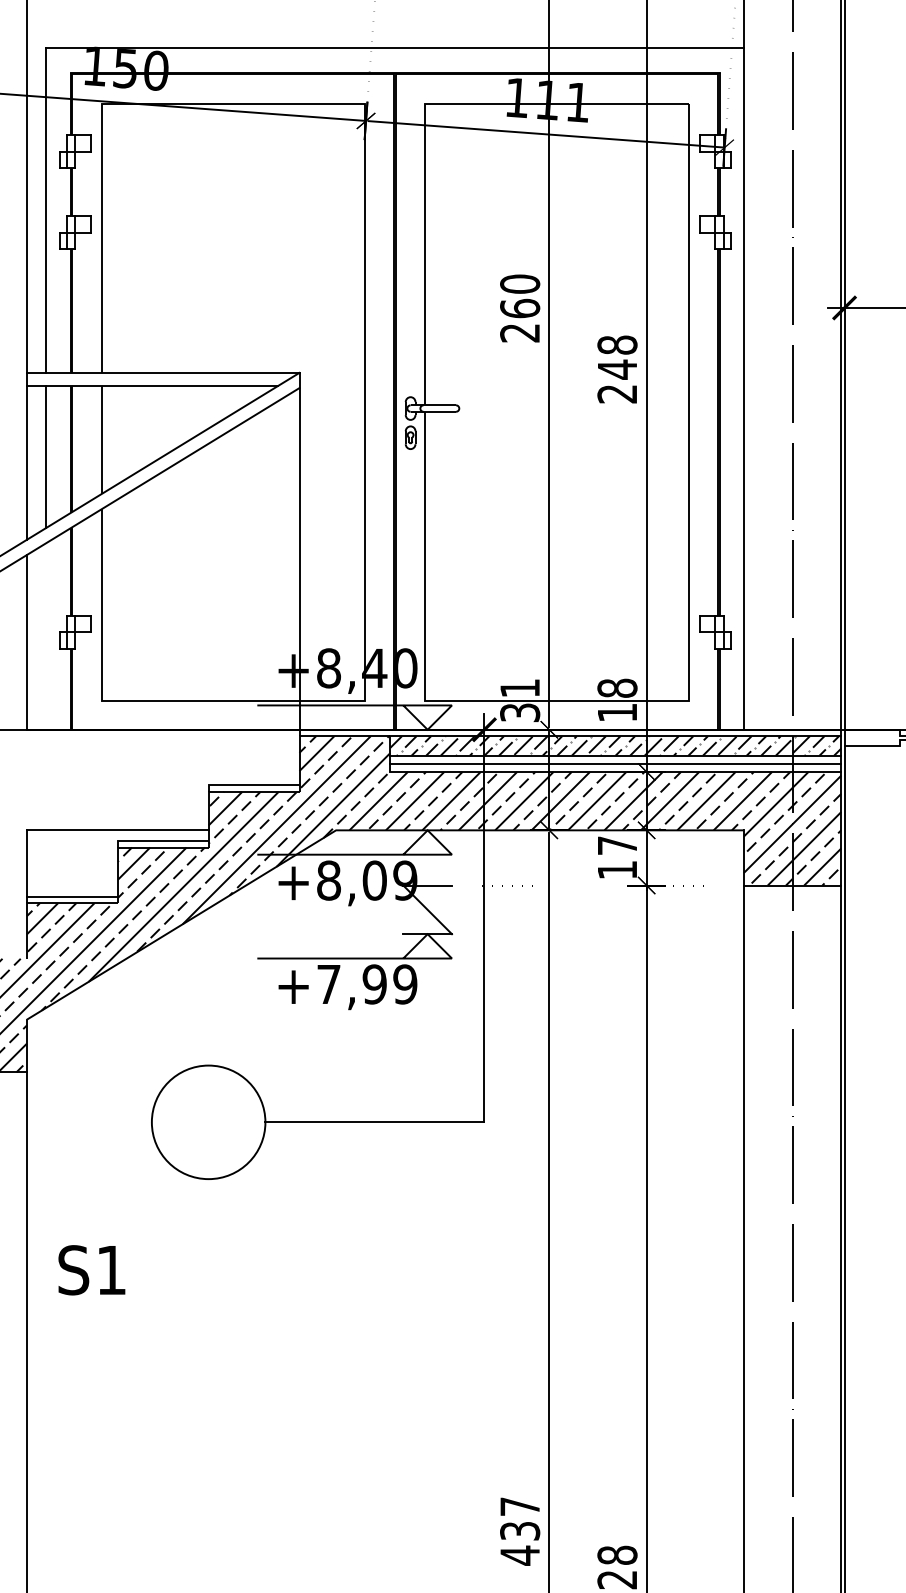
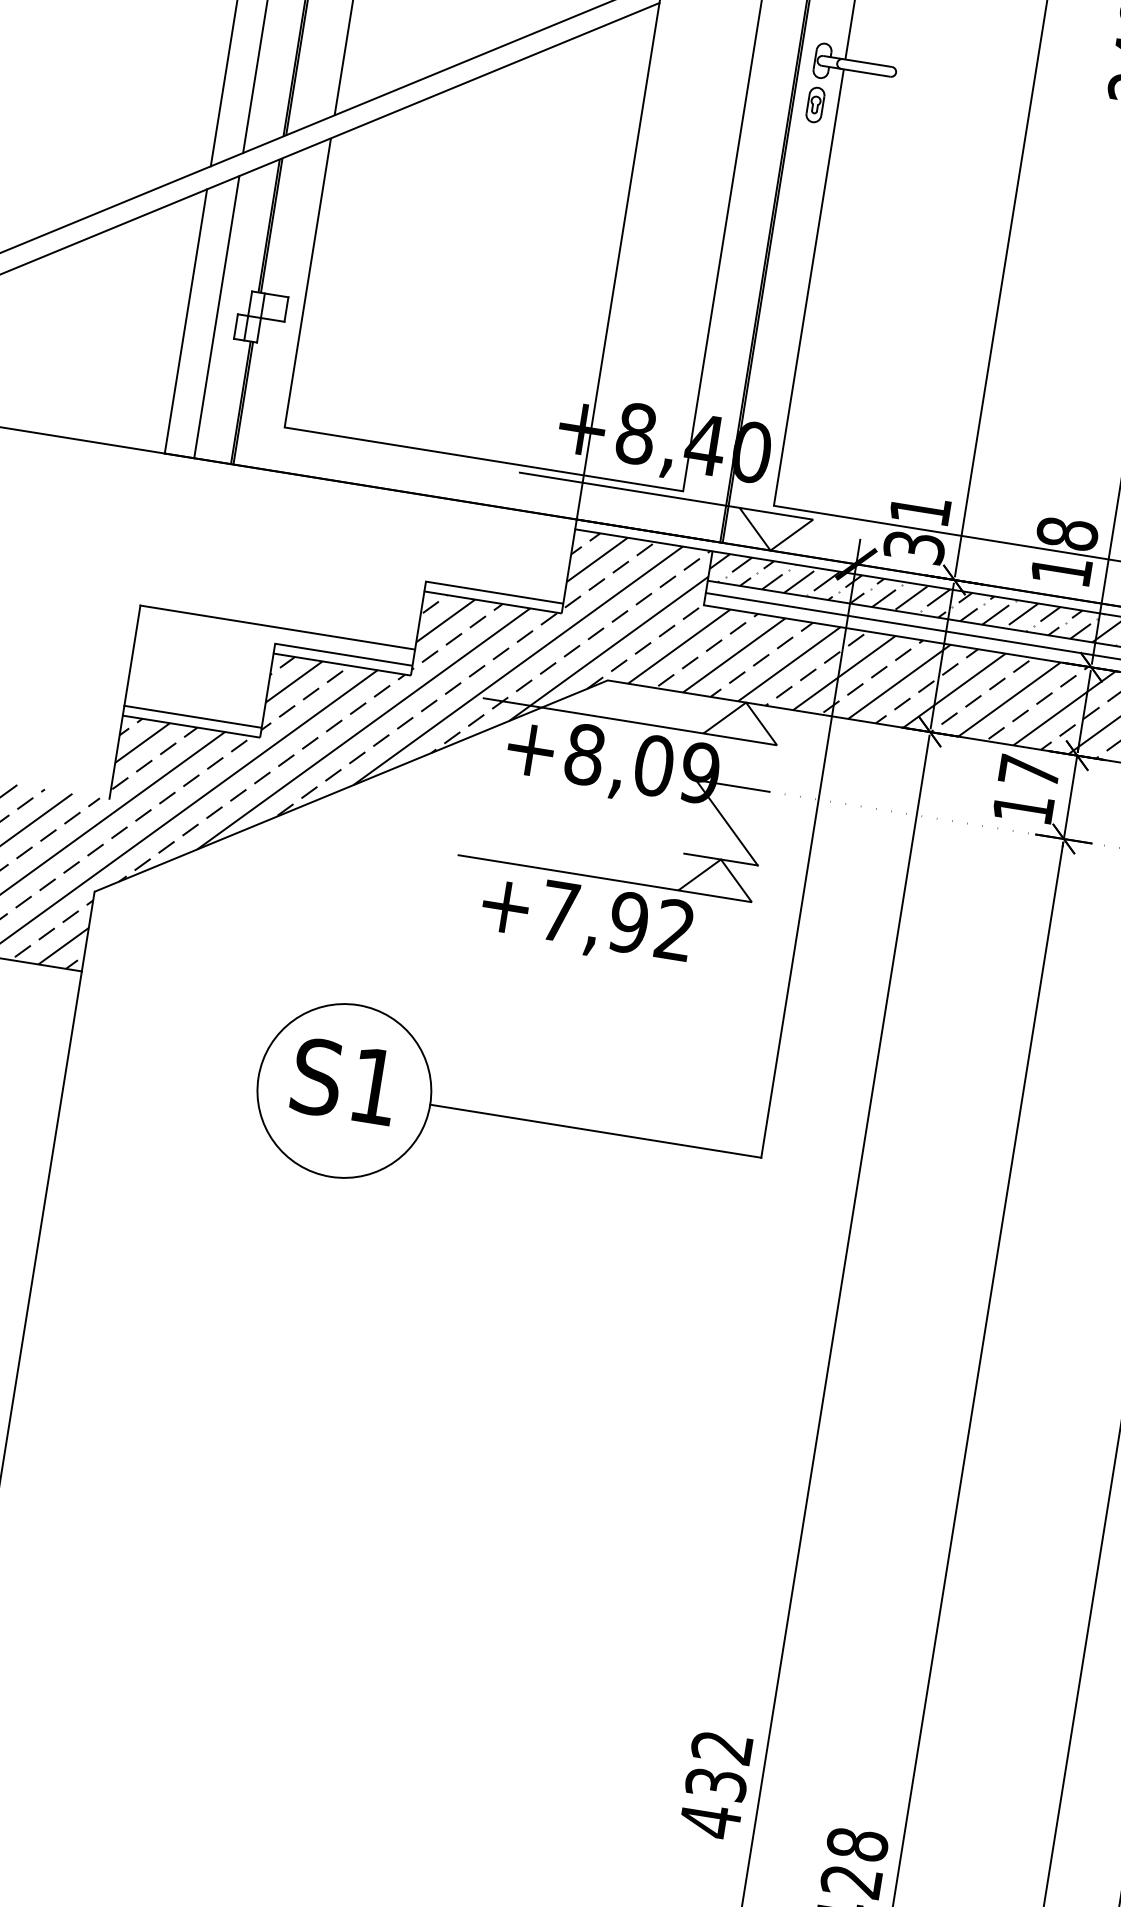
line: (46, 636) -> (216, 317), added
text: (405, 984) -> (675, 930), +7,99 -> +7,92
text: (91, 1270) -> (344, 1081), moved
text: (519, 1506) -> (721, 1746), 437 -> 432

